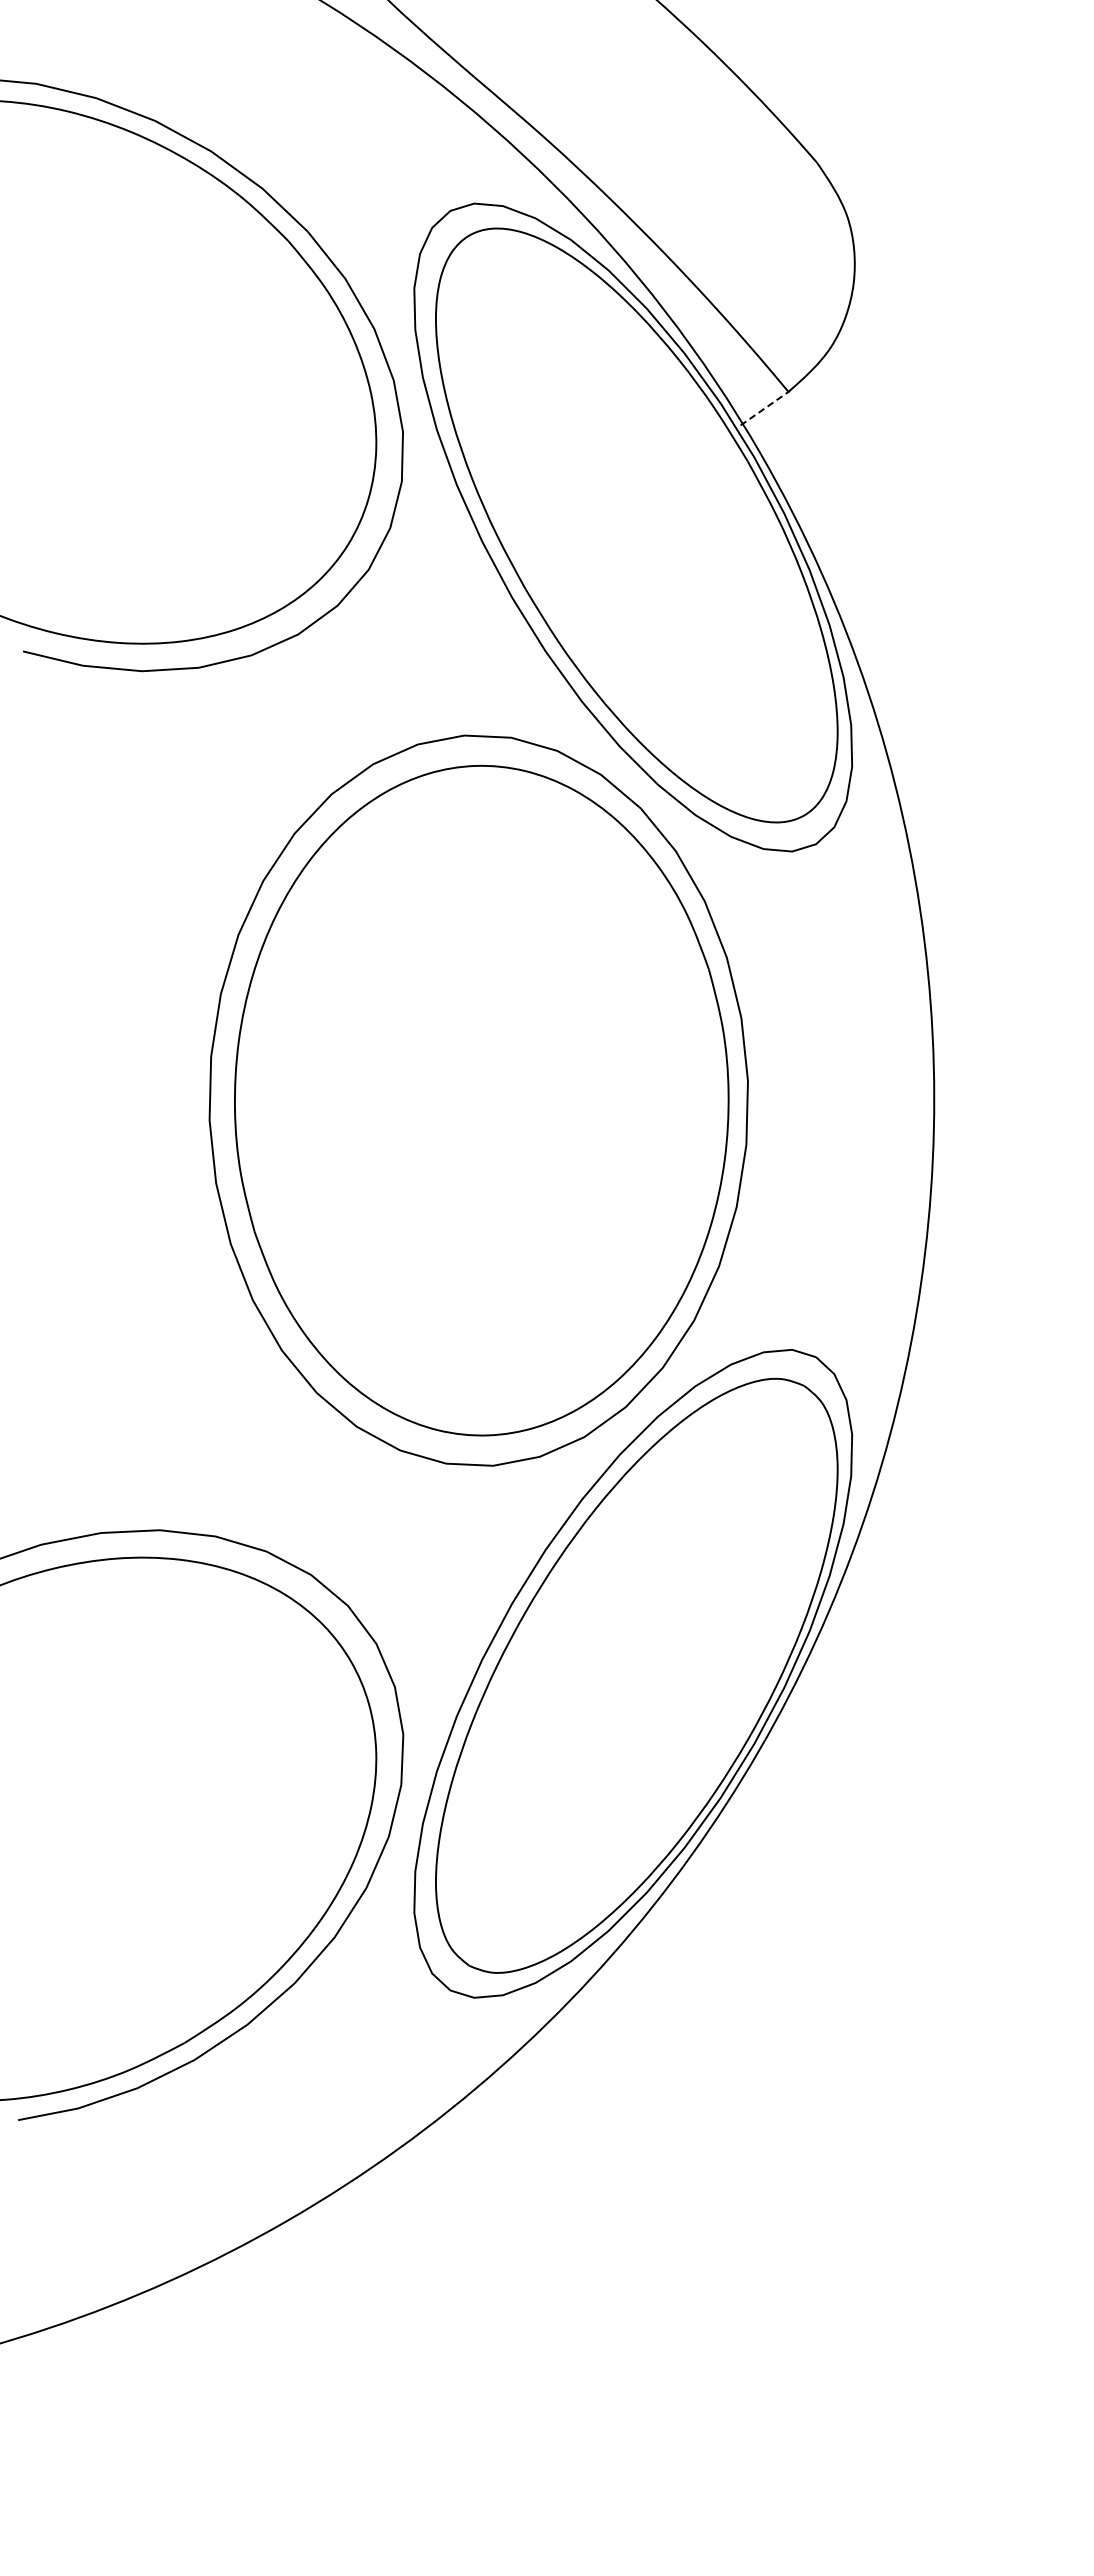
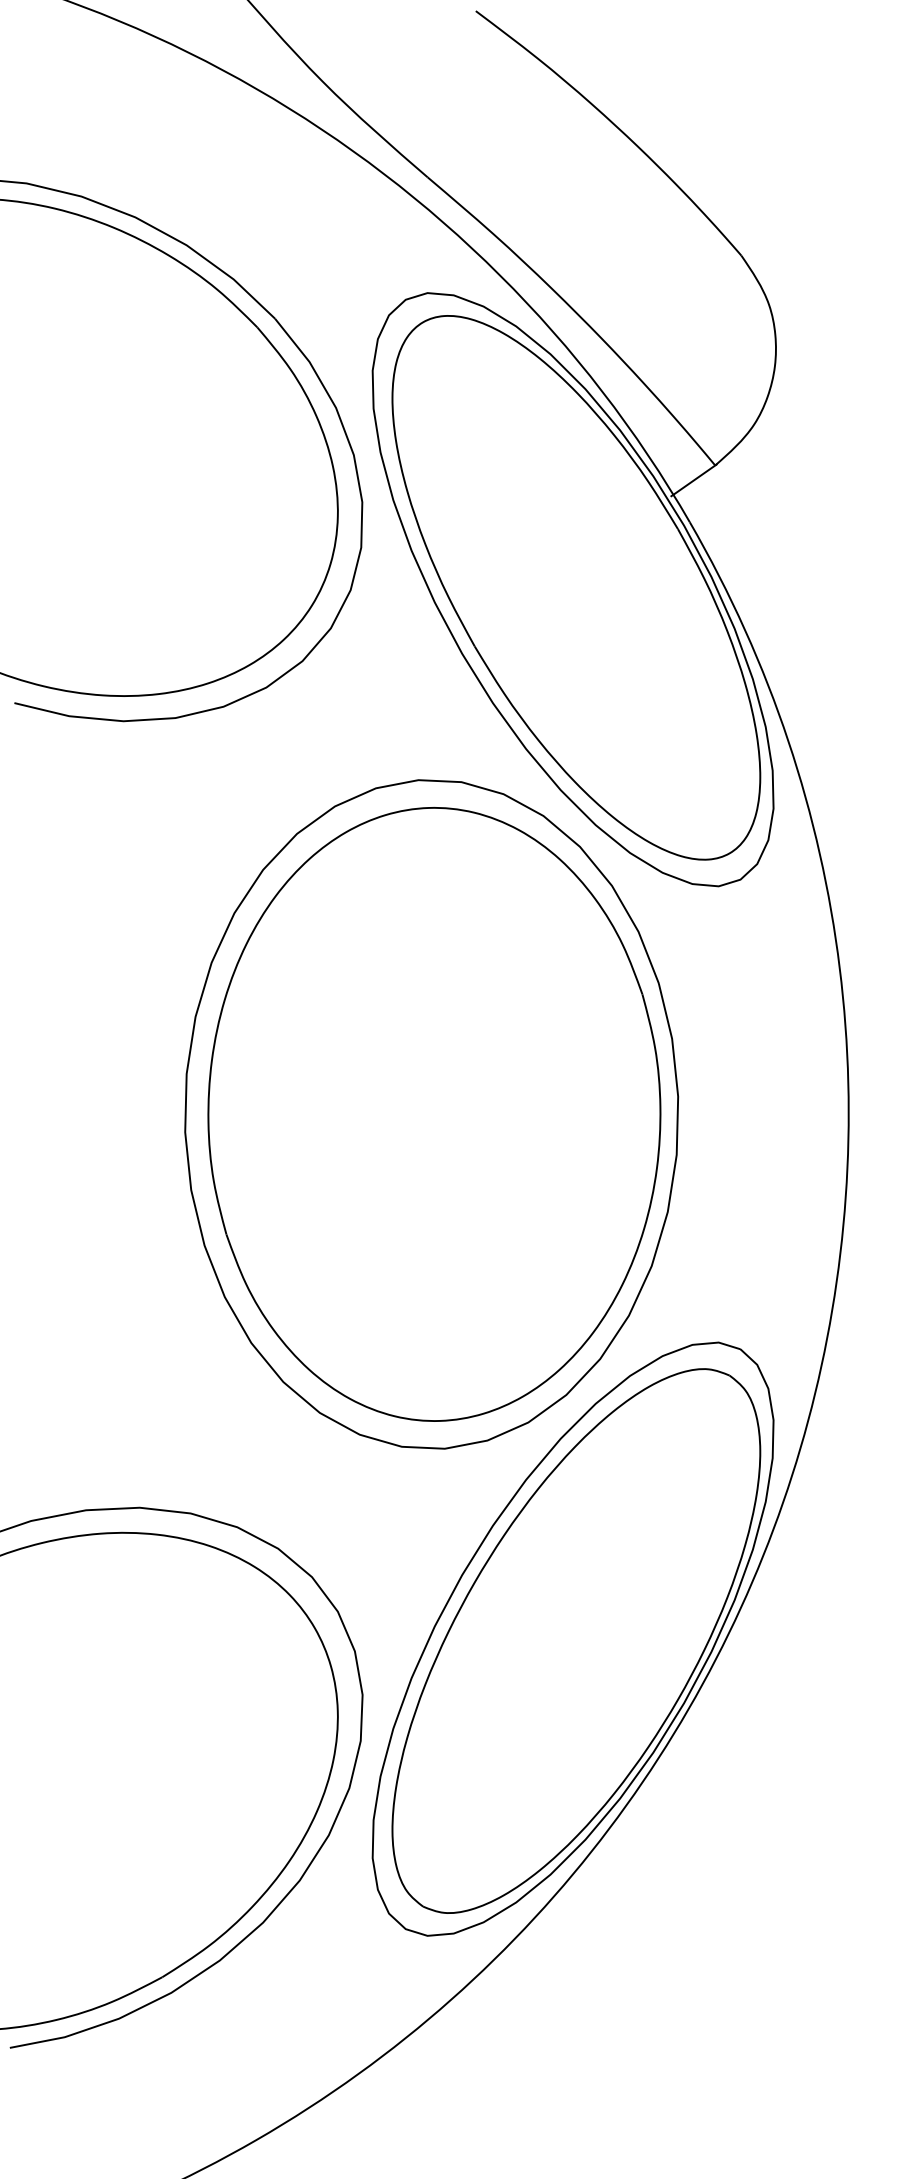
line: (765, 407) -> (694, 479), dashed -> solid

